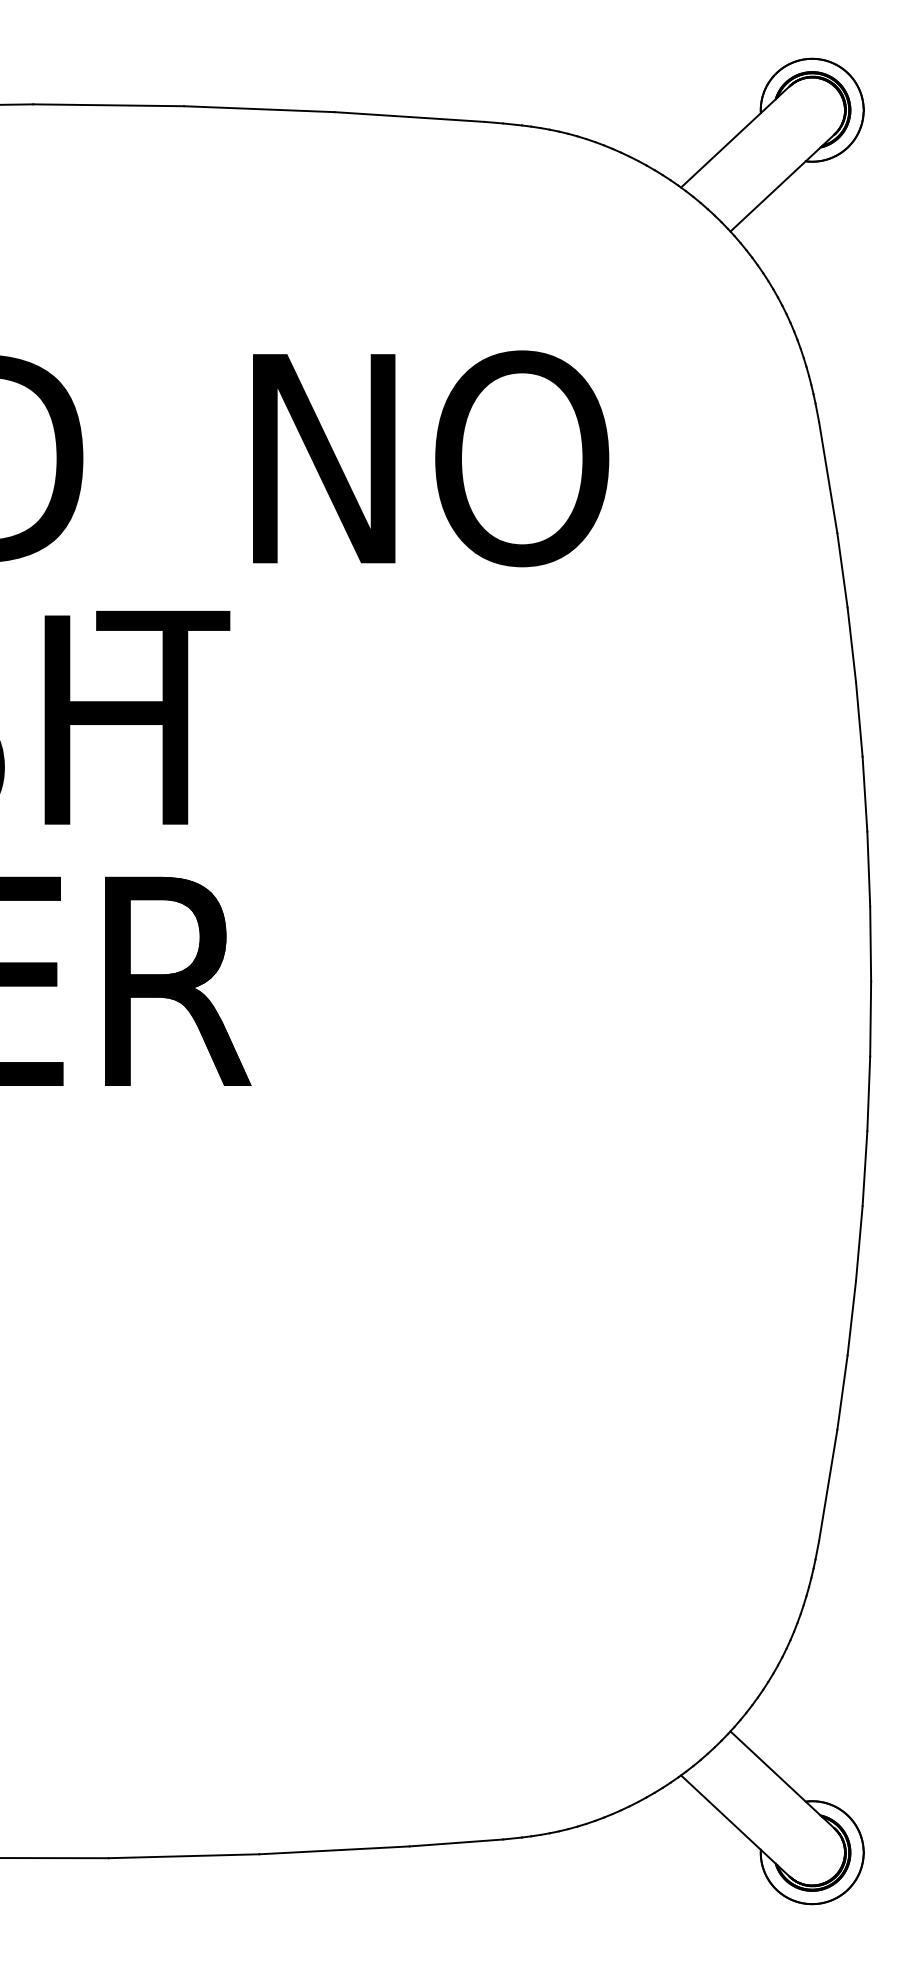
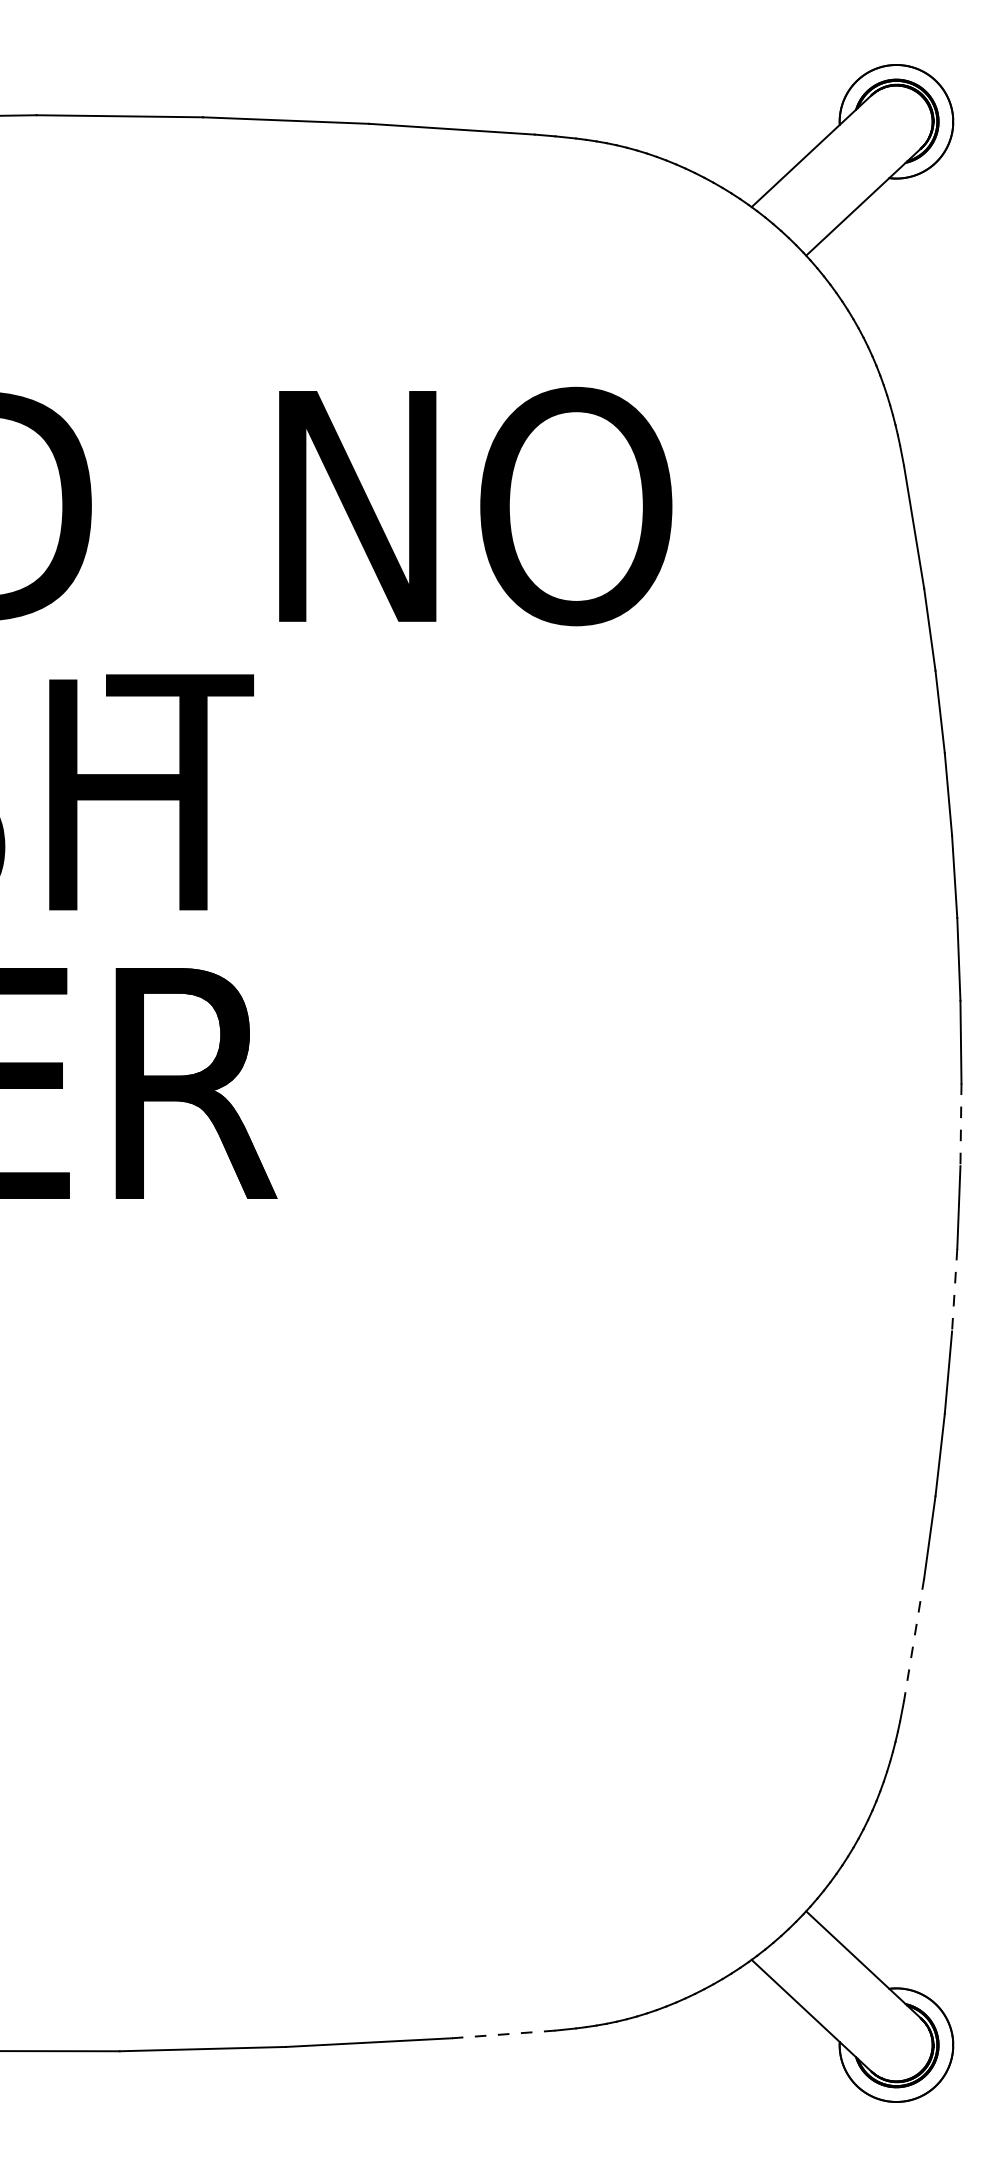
line: (870, 1019) -> (960, 1125), solid -> dashed
line: (864, 1169) -> (954, 1290), solid -> dashed
line: (828, 1486) -> (914, 1640), solid -> dashed
line: (456, 1843) -> (503, 2034), solid -> dashed

